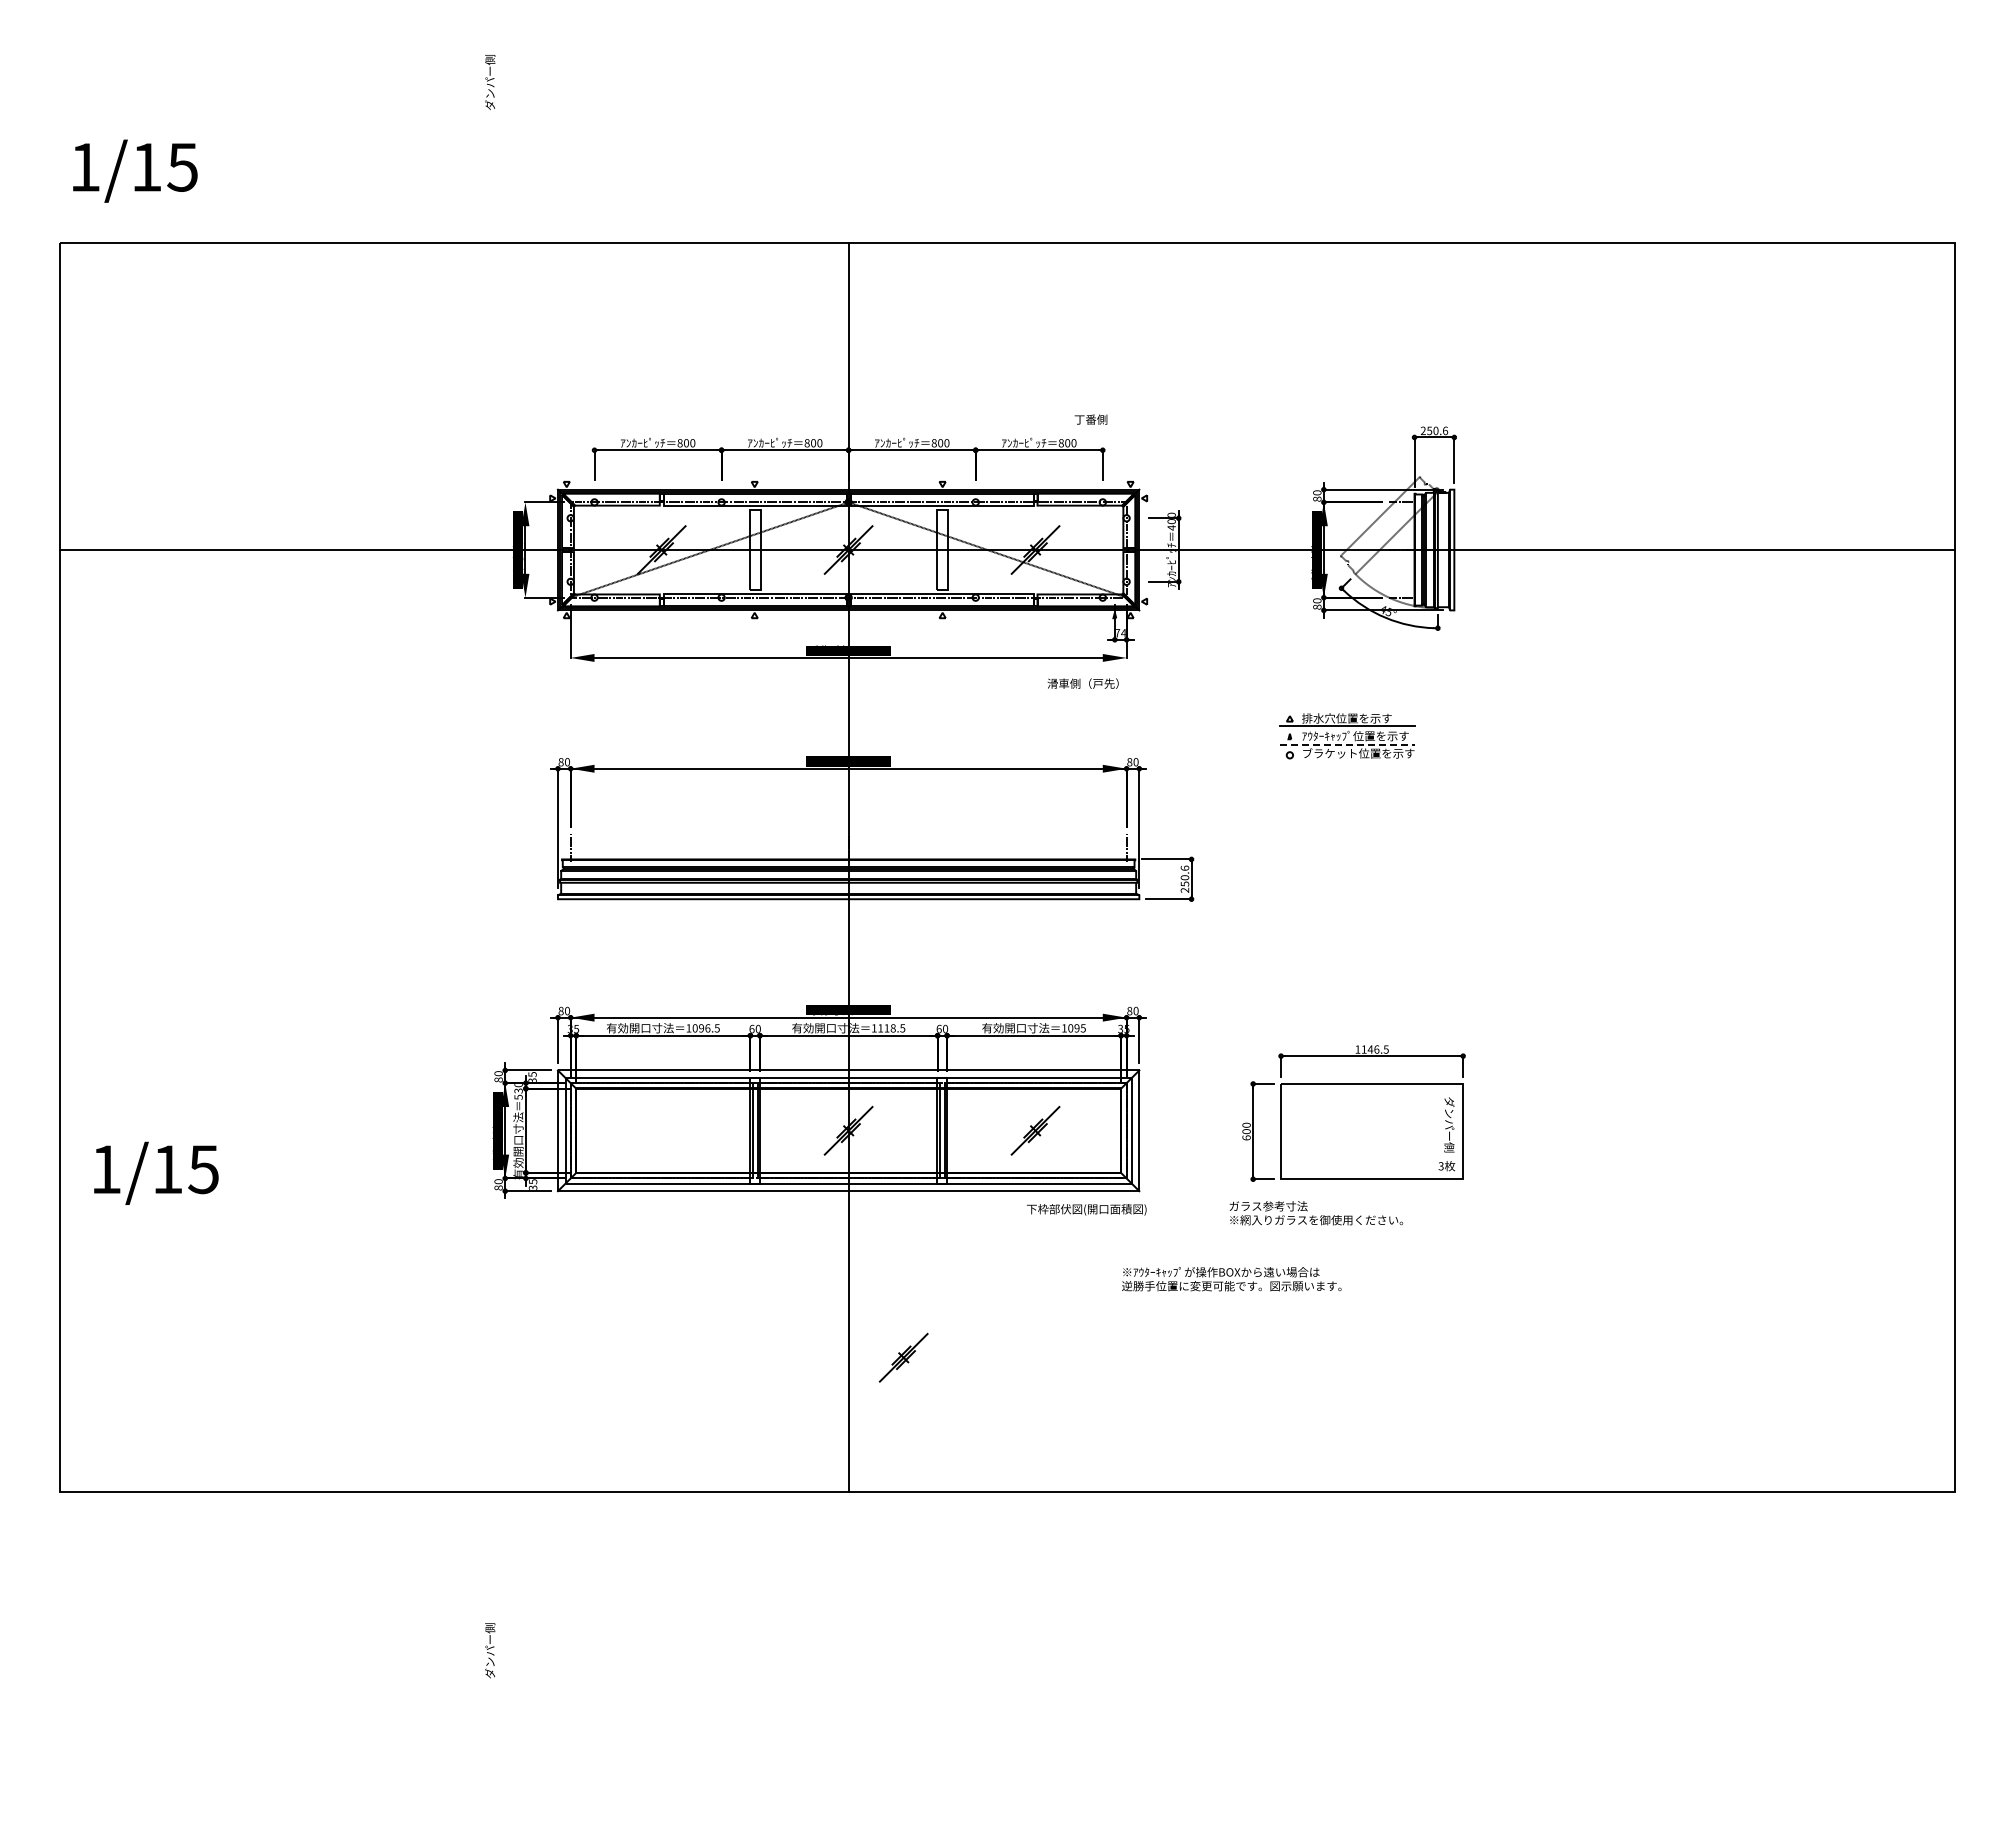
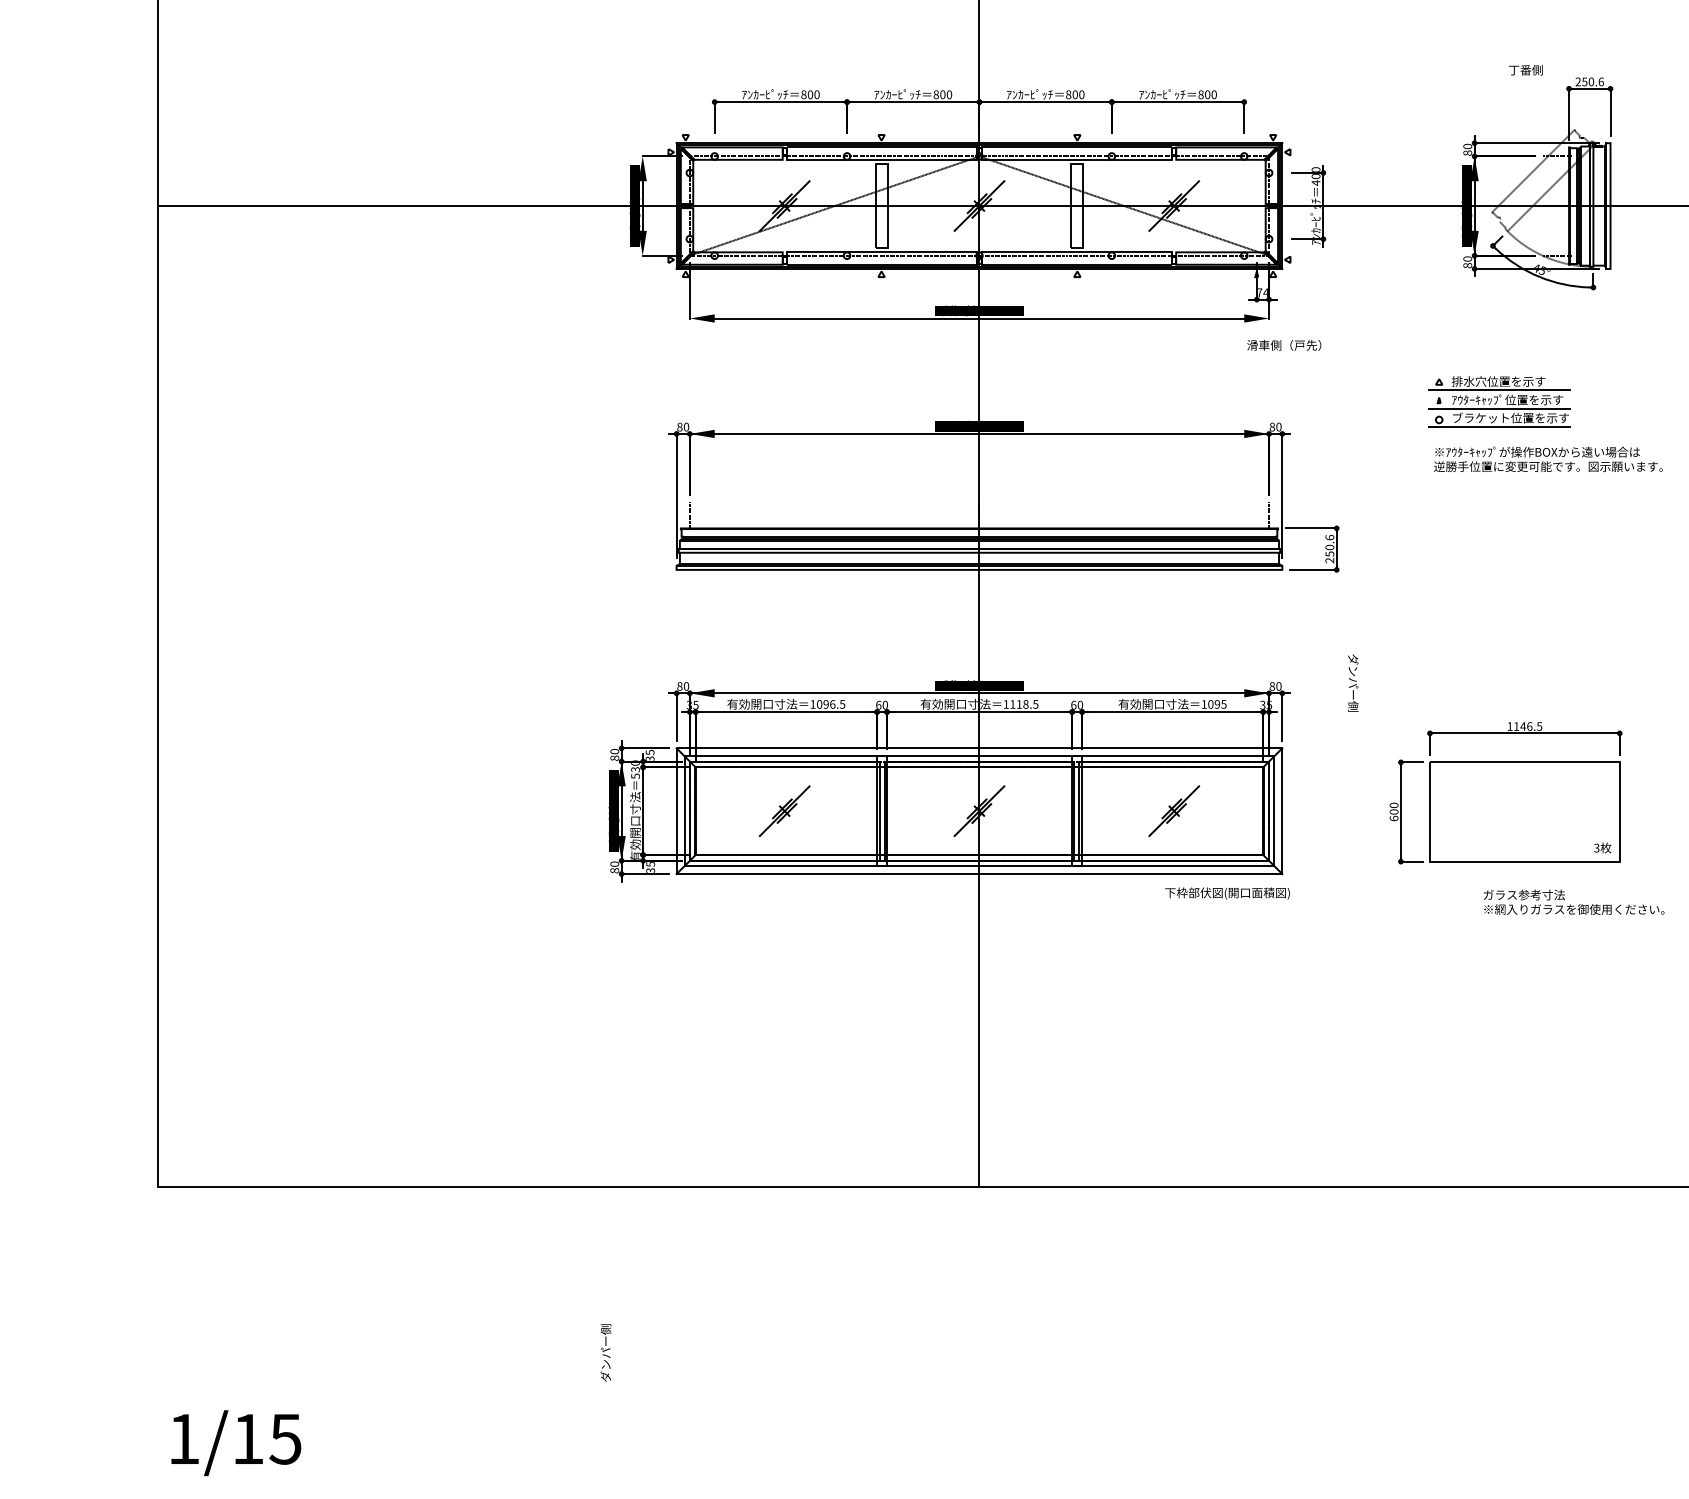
text: (1090, 419) -> (1525, 70), moved
text: (1082, 683) -> (1283, 345), moved
line: (1347, 744) -> (1499, 408), dashed -> solid
line: (1347, 762) -> (1499, 427), added
text: (1449, 1124) -> (1353, 682), moved
text: (156, 1172) -> (236, 1442), moved
text: (1315, 1213) -> (1573, 902), moved
text: (1231, 1279) -> (1548, 459), moved
part: (903, 1357) -> (784, 810), moved

